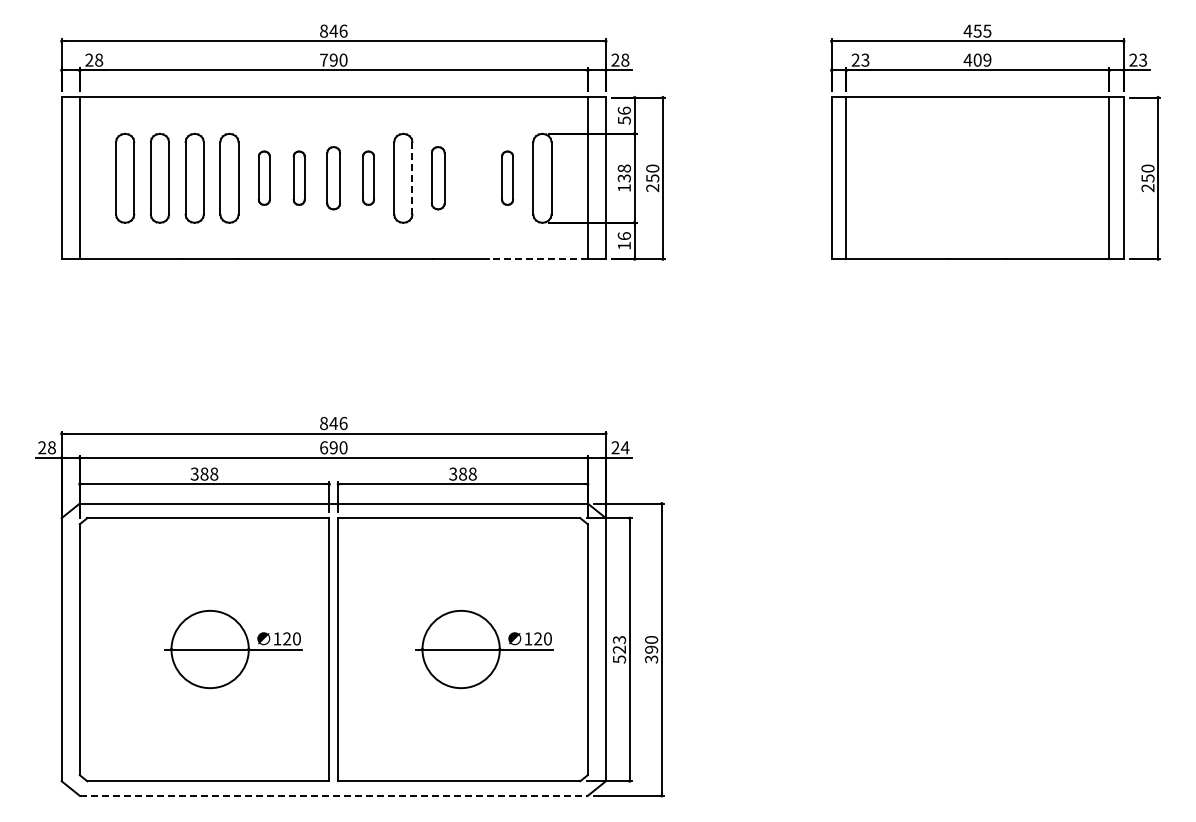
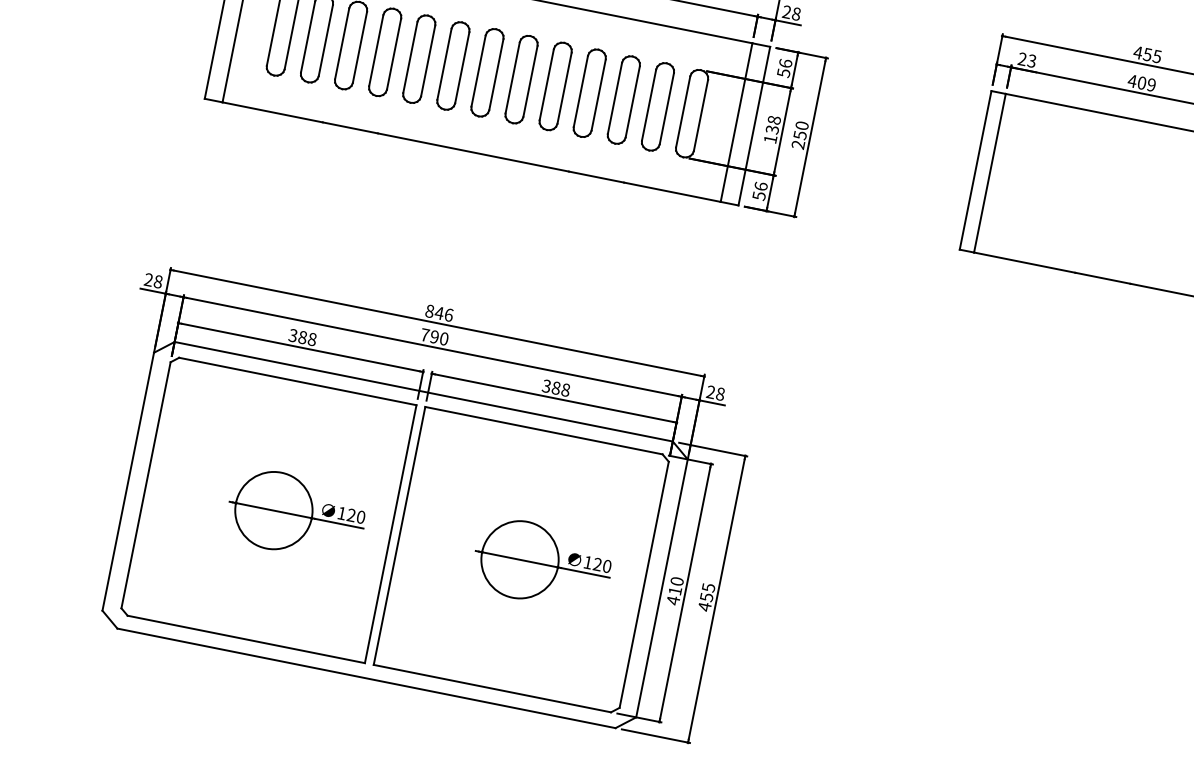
part: (264, 177) -> (419, 58), size x1.67
part: (299, 177) -> (454, 65), size x1.67
part: (333, 177) -> (487, 71), size x1.43
part: (368, 177) -> (521, 78), size x1.67
part: (438, 177) -> (590, 92), size x1.43
part: (472, 177) -> (623, 99), added
part: (507, 177) -> (657, 106), size x1.67
line: (412, 178) -> (564, 88), dashed -> solid
text: (624, 246) -> (759, 196), 16 -> 56
line: (538, 259) -> (672, 192), dashed -> solid
text: (324, 447) -> (425, 334), 690 -> 790
text: (624, 447) -> (719, 393), 24 -> 28
text: (619, 649) -> (675, 590), 523 -> 410
text: (651, 649) -> (706, 597), 390 -> 455
line: (334, 795) -> (367, 678), dashed -> solid

